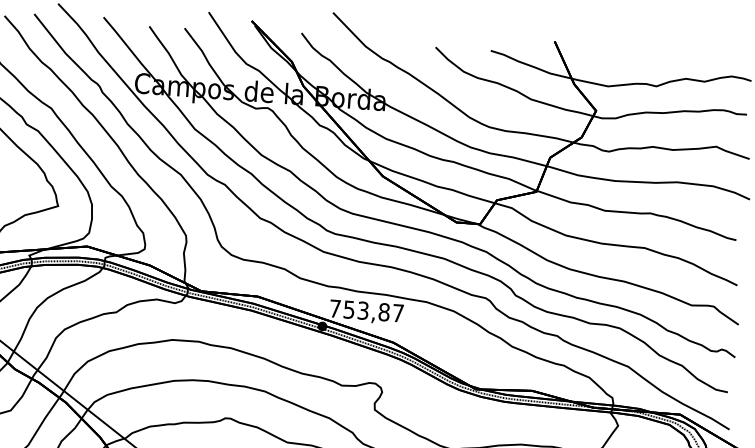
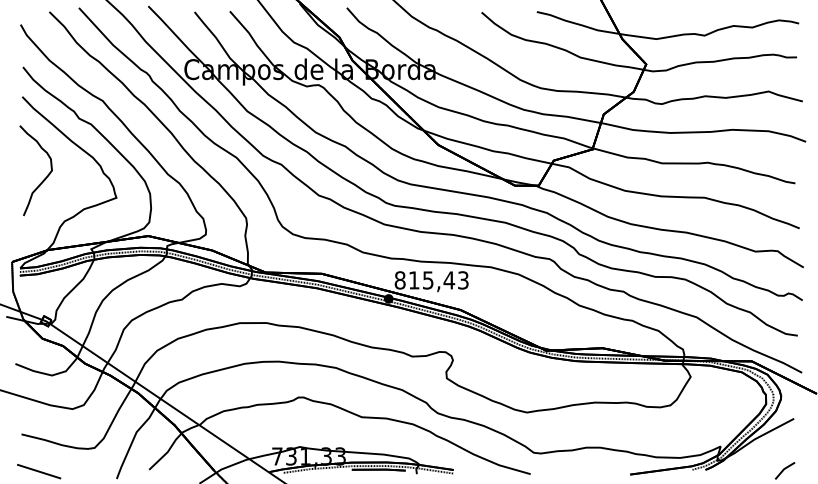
text: (366, 311) -> (431, 280), 753,87 -> 815,43

